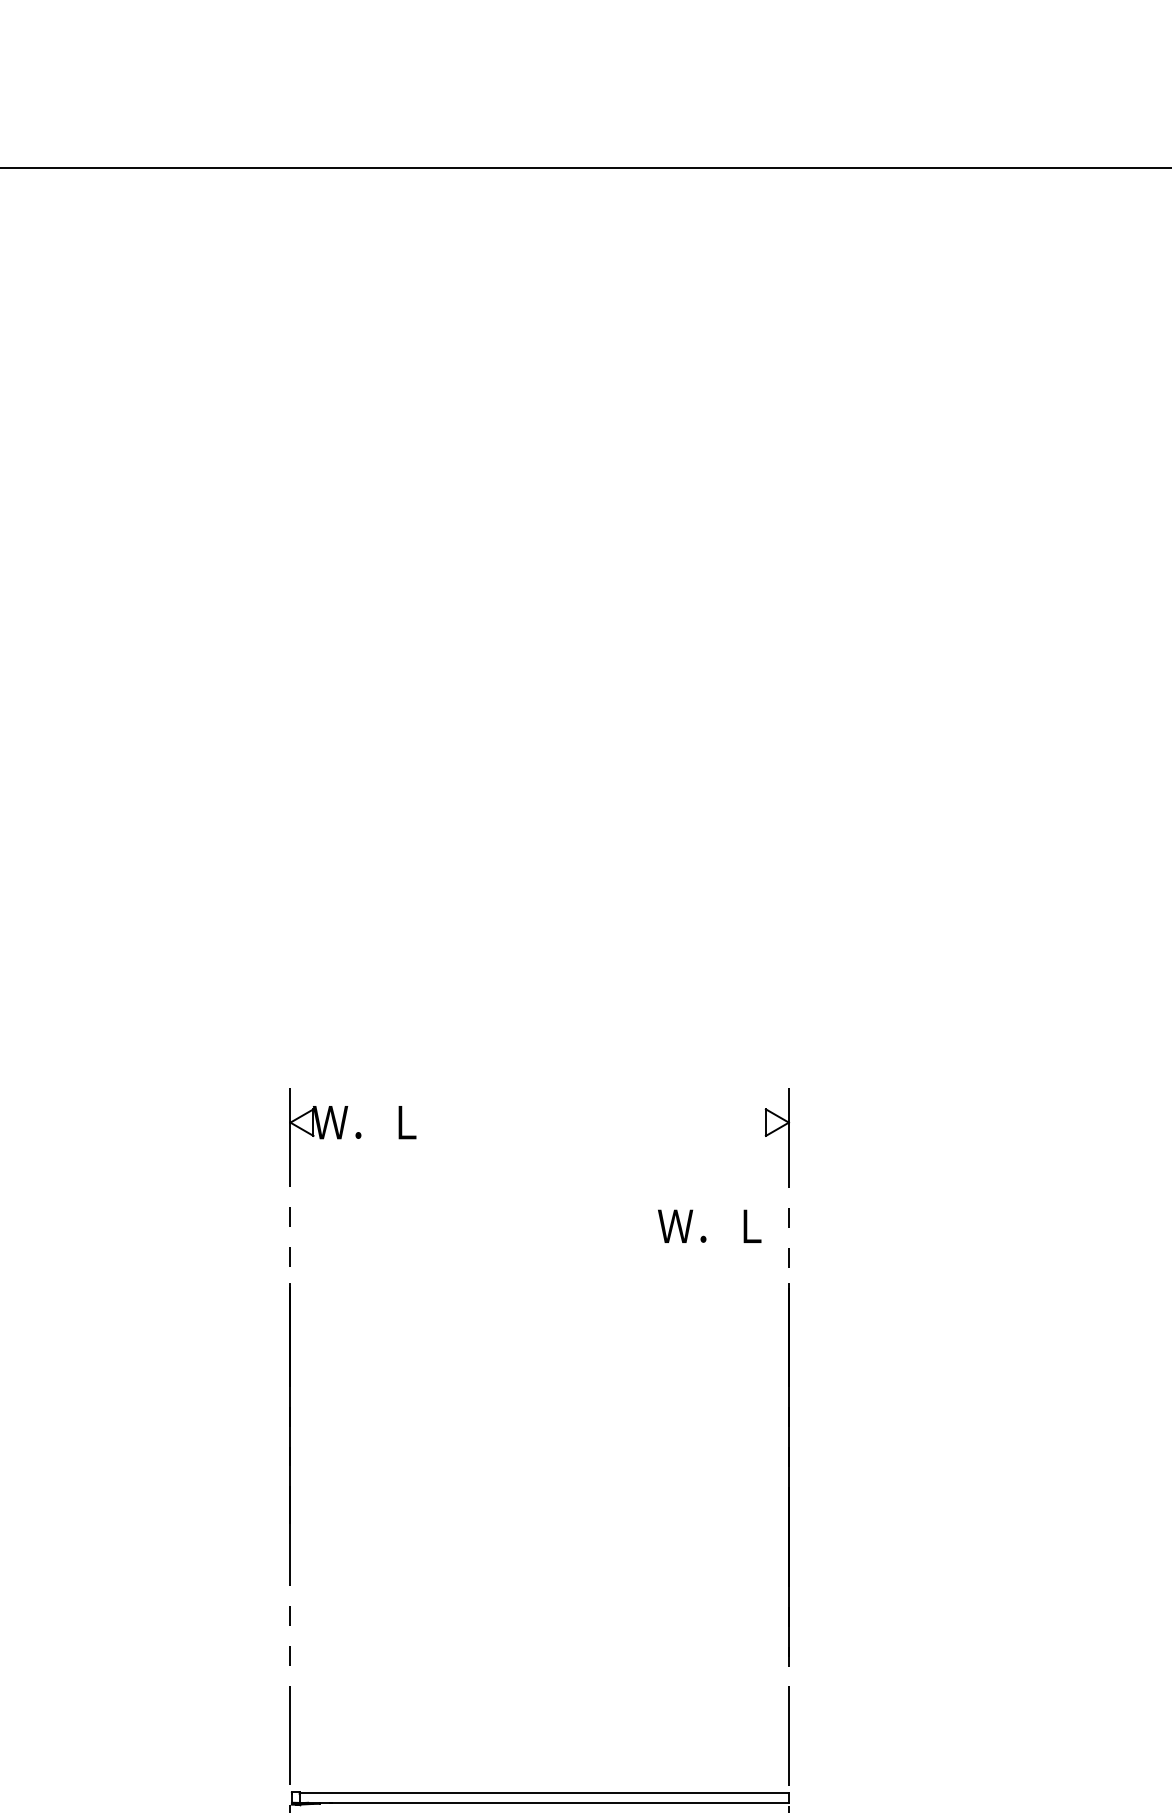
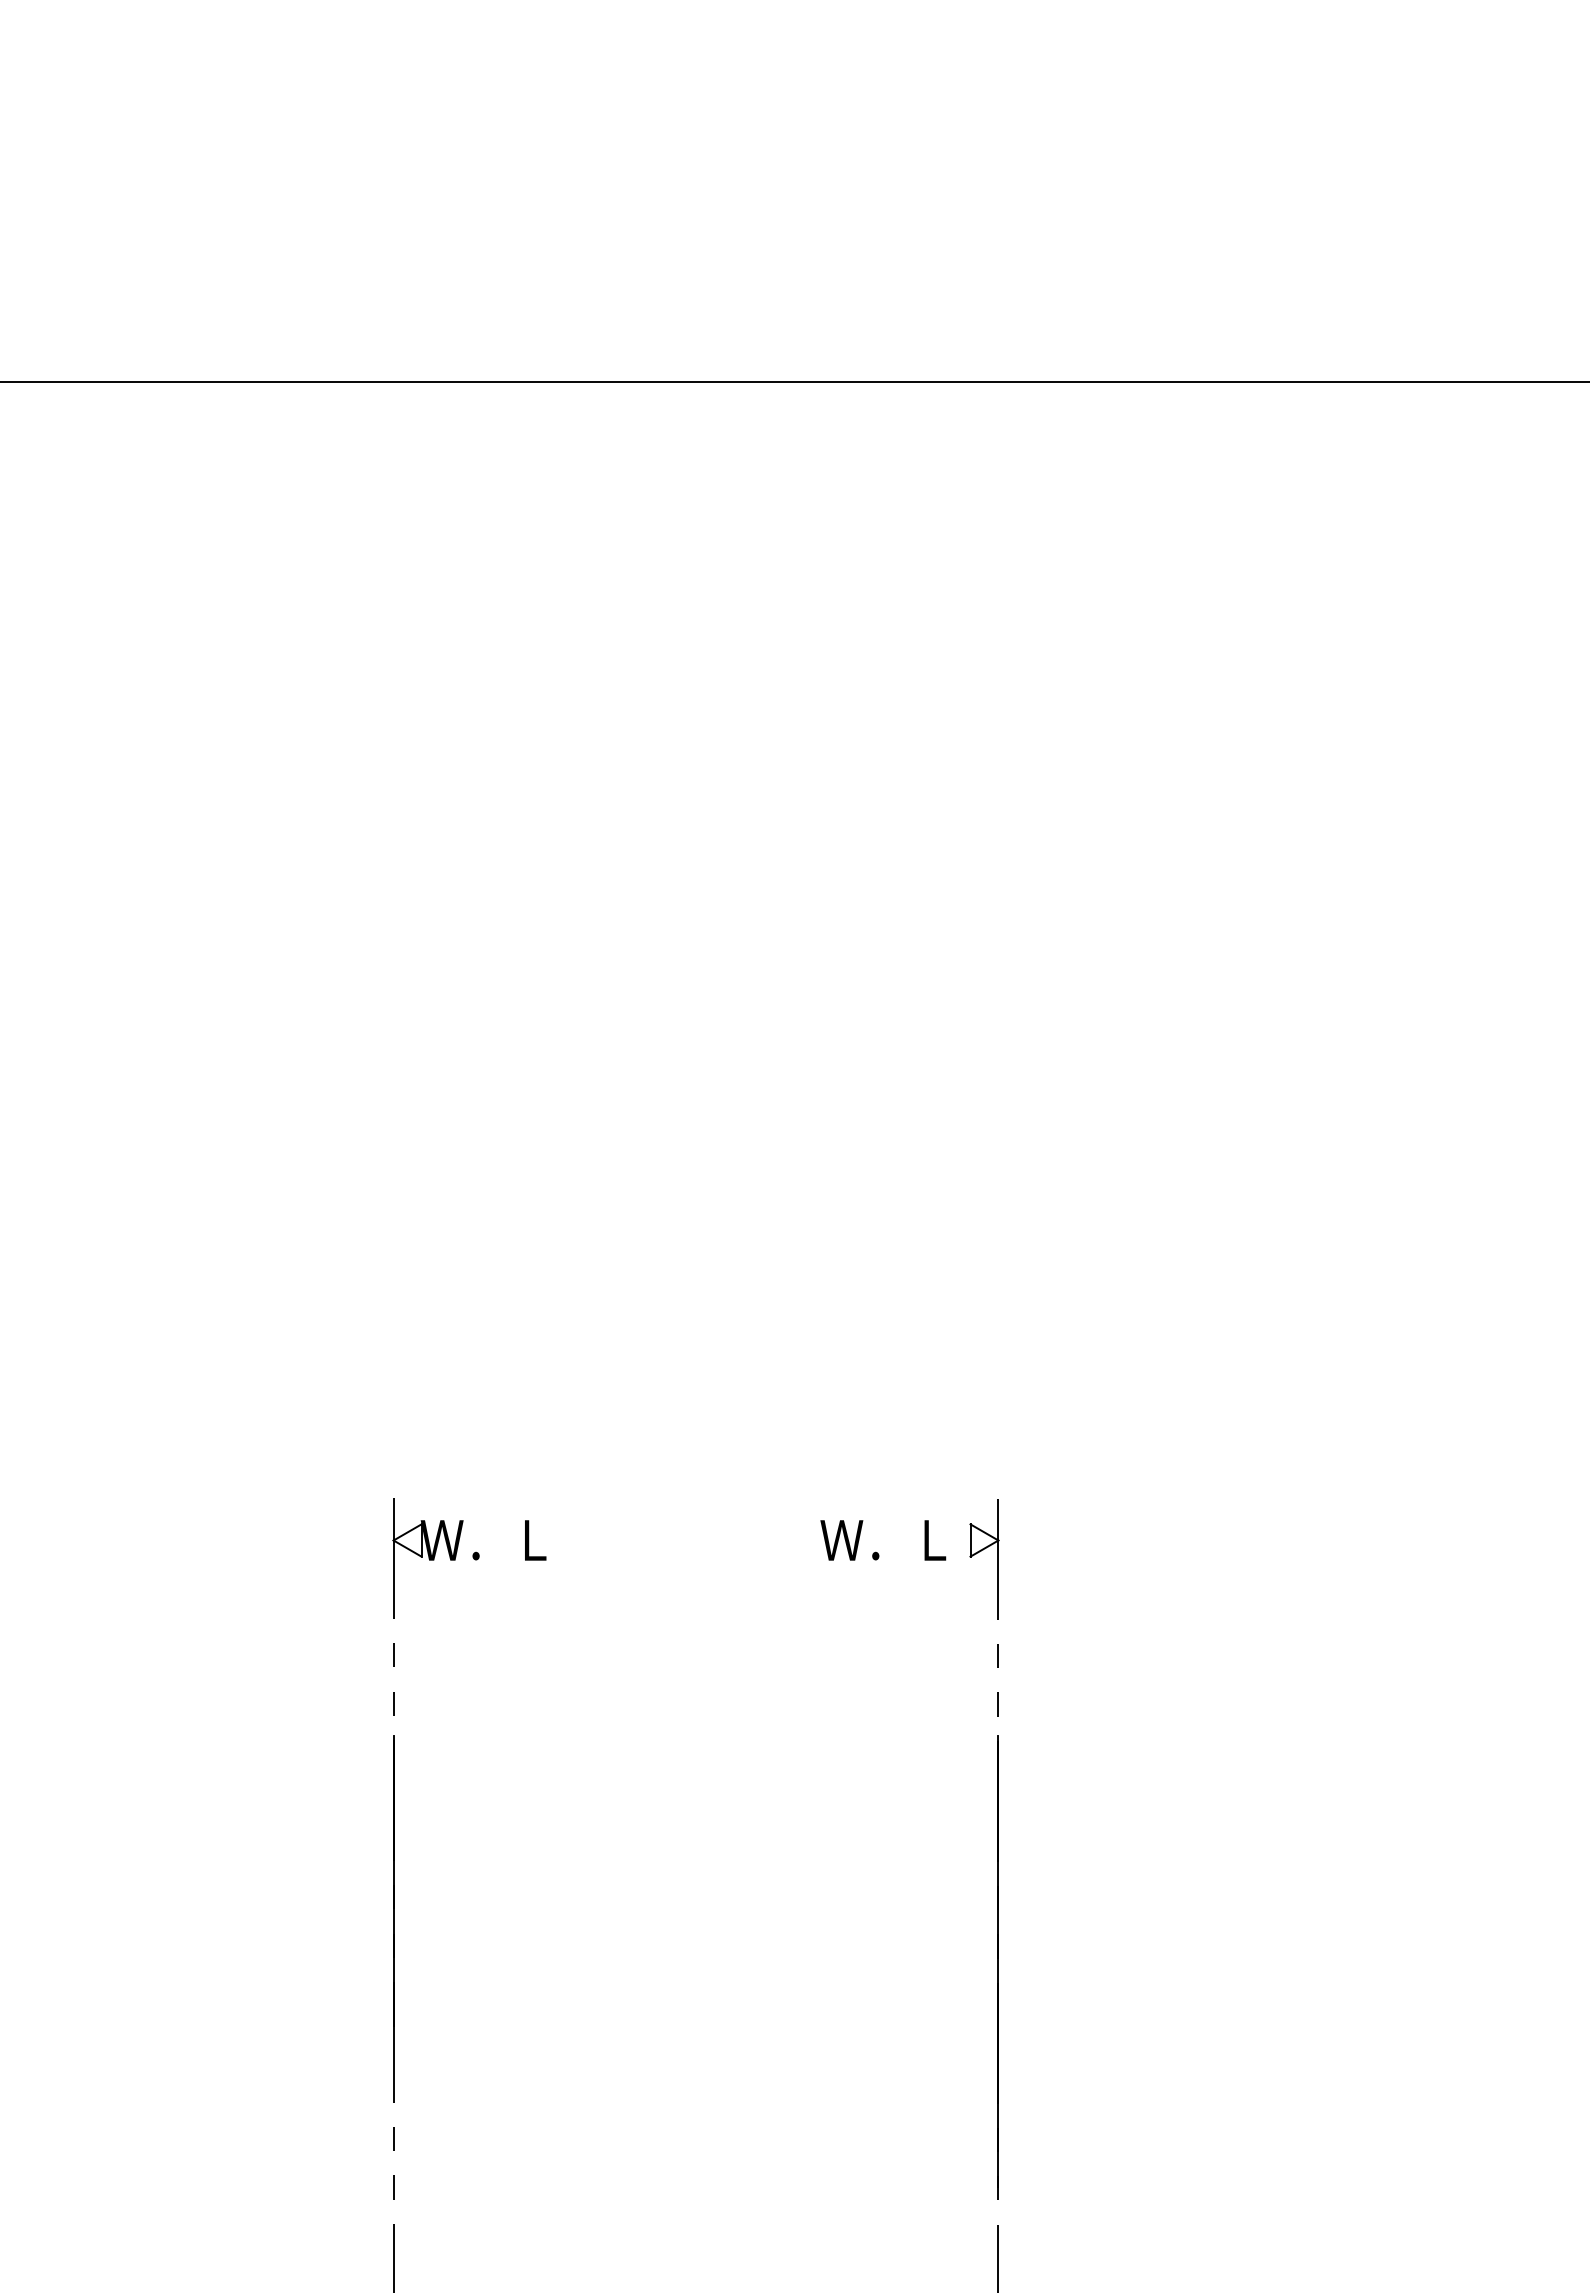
text: (709, 1226) -> (883, 1540), moved

